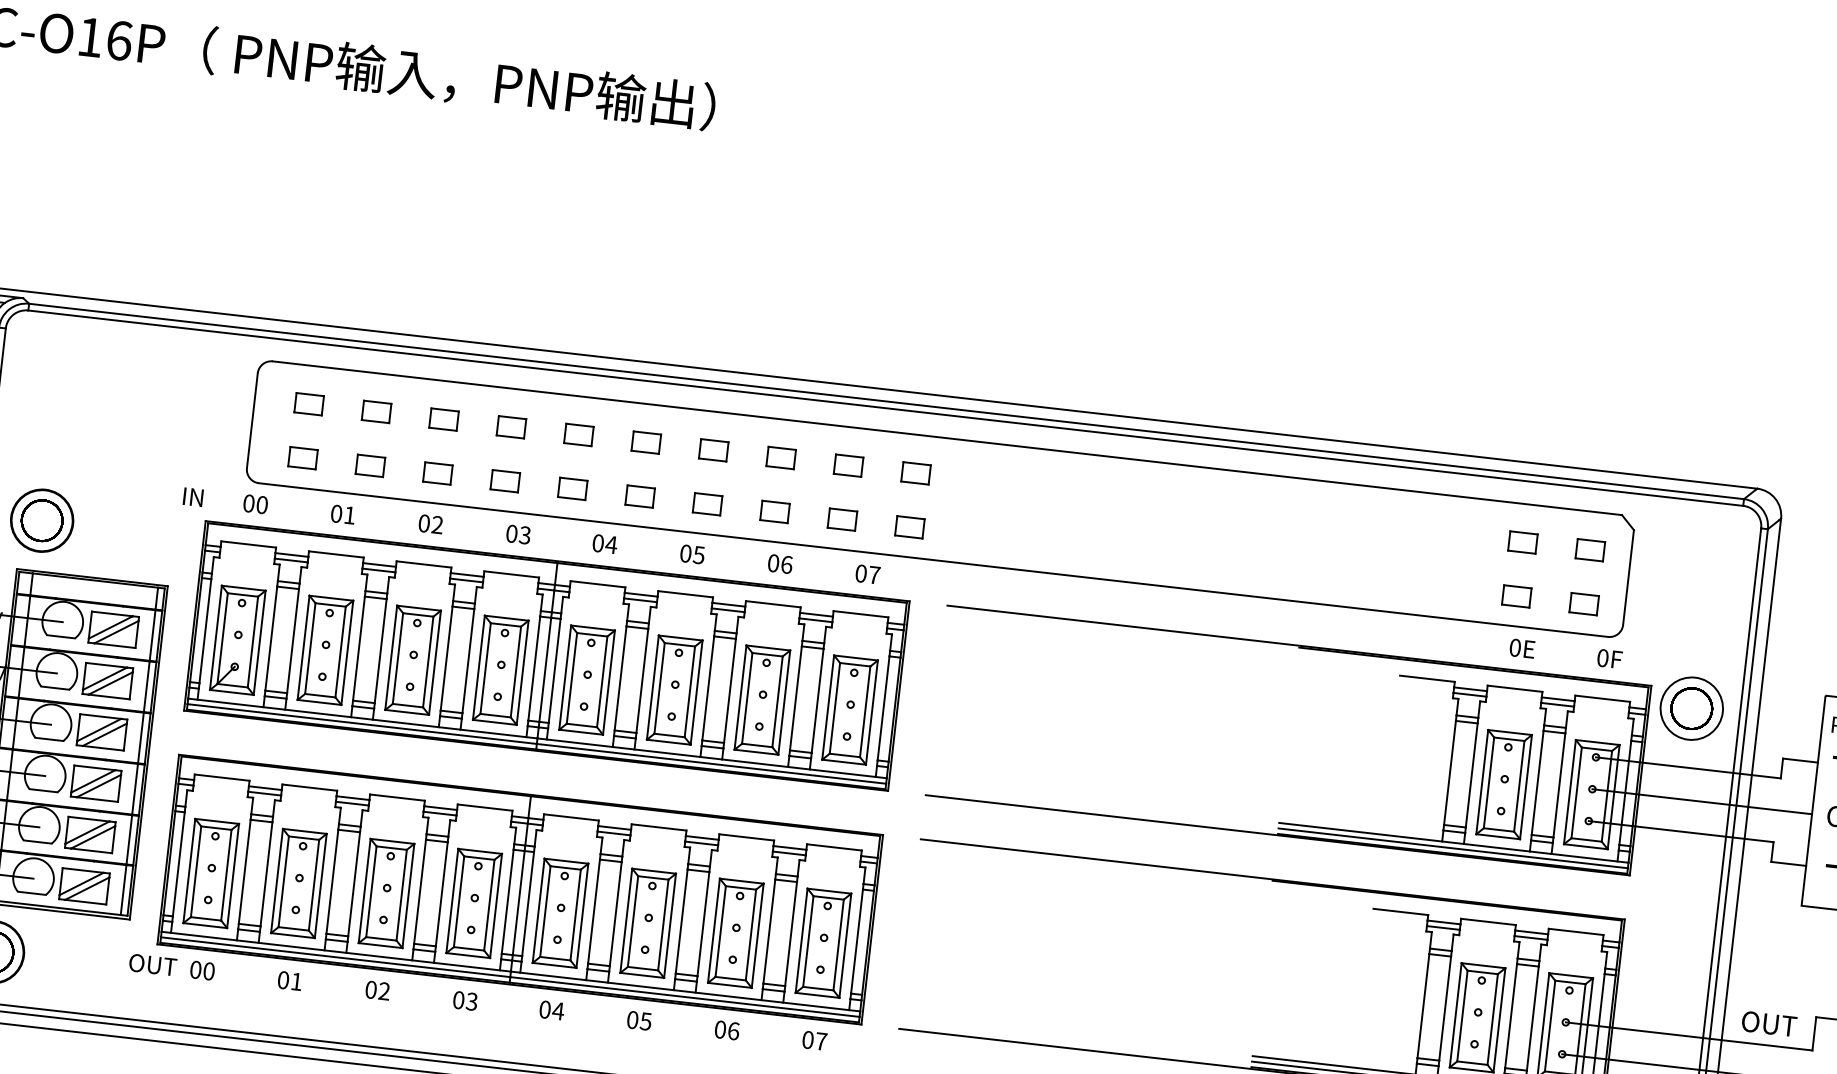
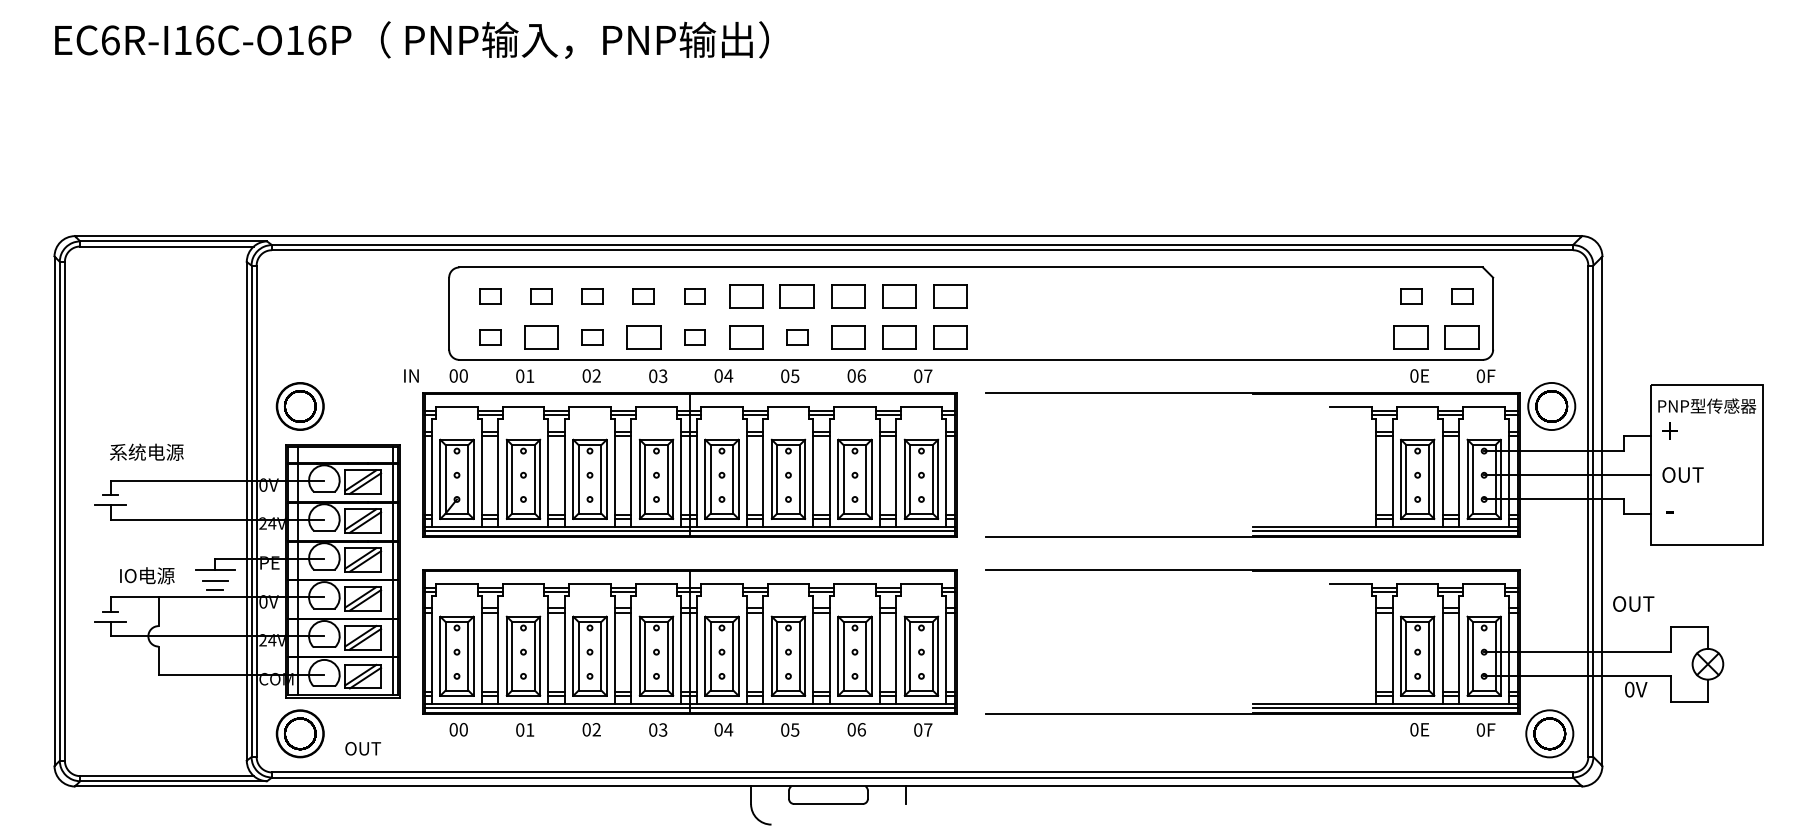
part: (645, 442) -> (745, 296), size x1.6
part: (714, 450) -> (797, 296), size x1.6
part: (781, 458) -> (848, 296), size x1.6
part: (848, 465) -> (899, 296), size x1.6
part: (370, 466) -> (541, 337), size x1.6
part: (915, 473) -> (950, 296), size x1.6
part: (504, 481) -> (643, 337), size x1.6
part: (639, 496) -> (745, 337), size x1.6
part: (775, 512) -> (848, 337), size x1.6
part: (842, 519) -> (899, 337), size x1.6
part: (909, 527) -> (950, 337), size x1.6
part: (1517, 596) -> (1411, 337), size x1.6
part: (1584, 604) -> (1462, 337), size x1.6
text: (152, 964) -> (362, 748), moved
text: (1769, 1023) -> (1633, 603), moved

